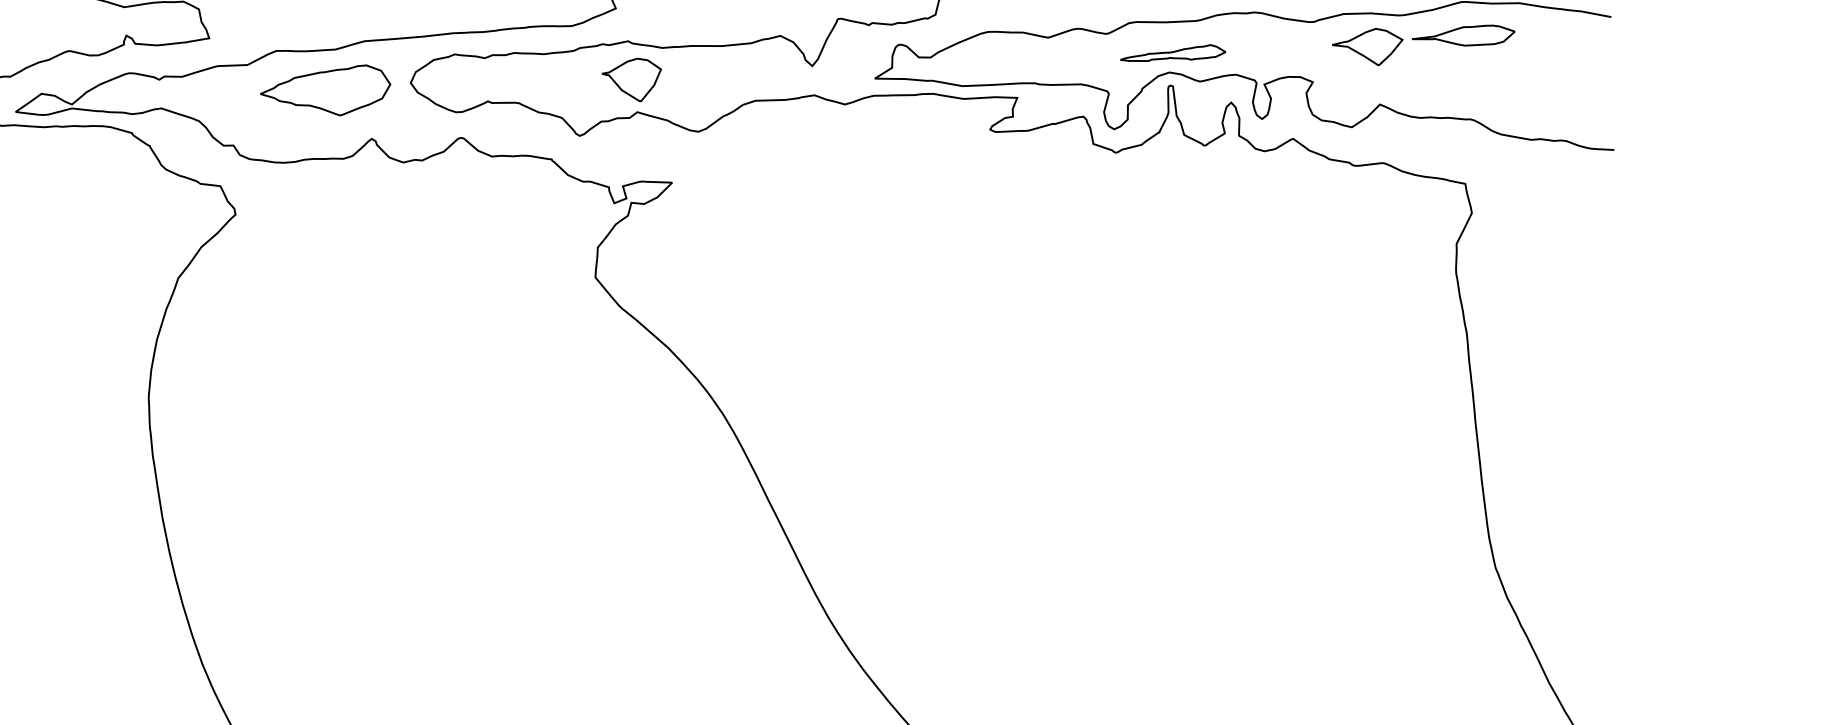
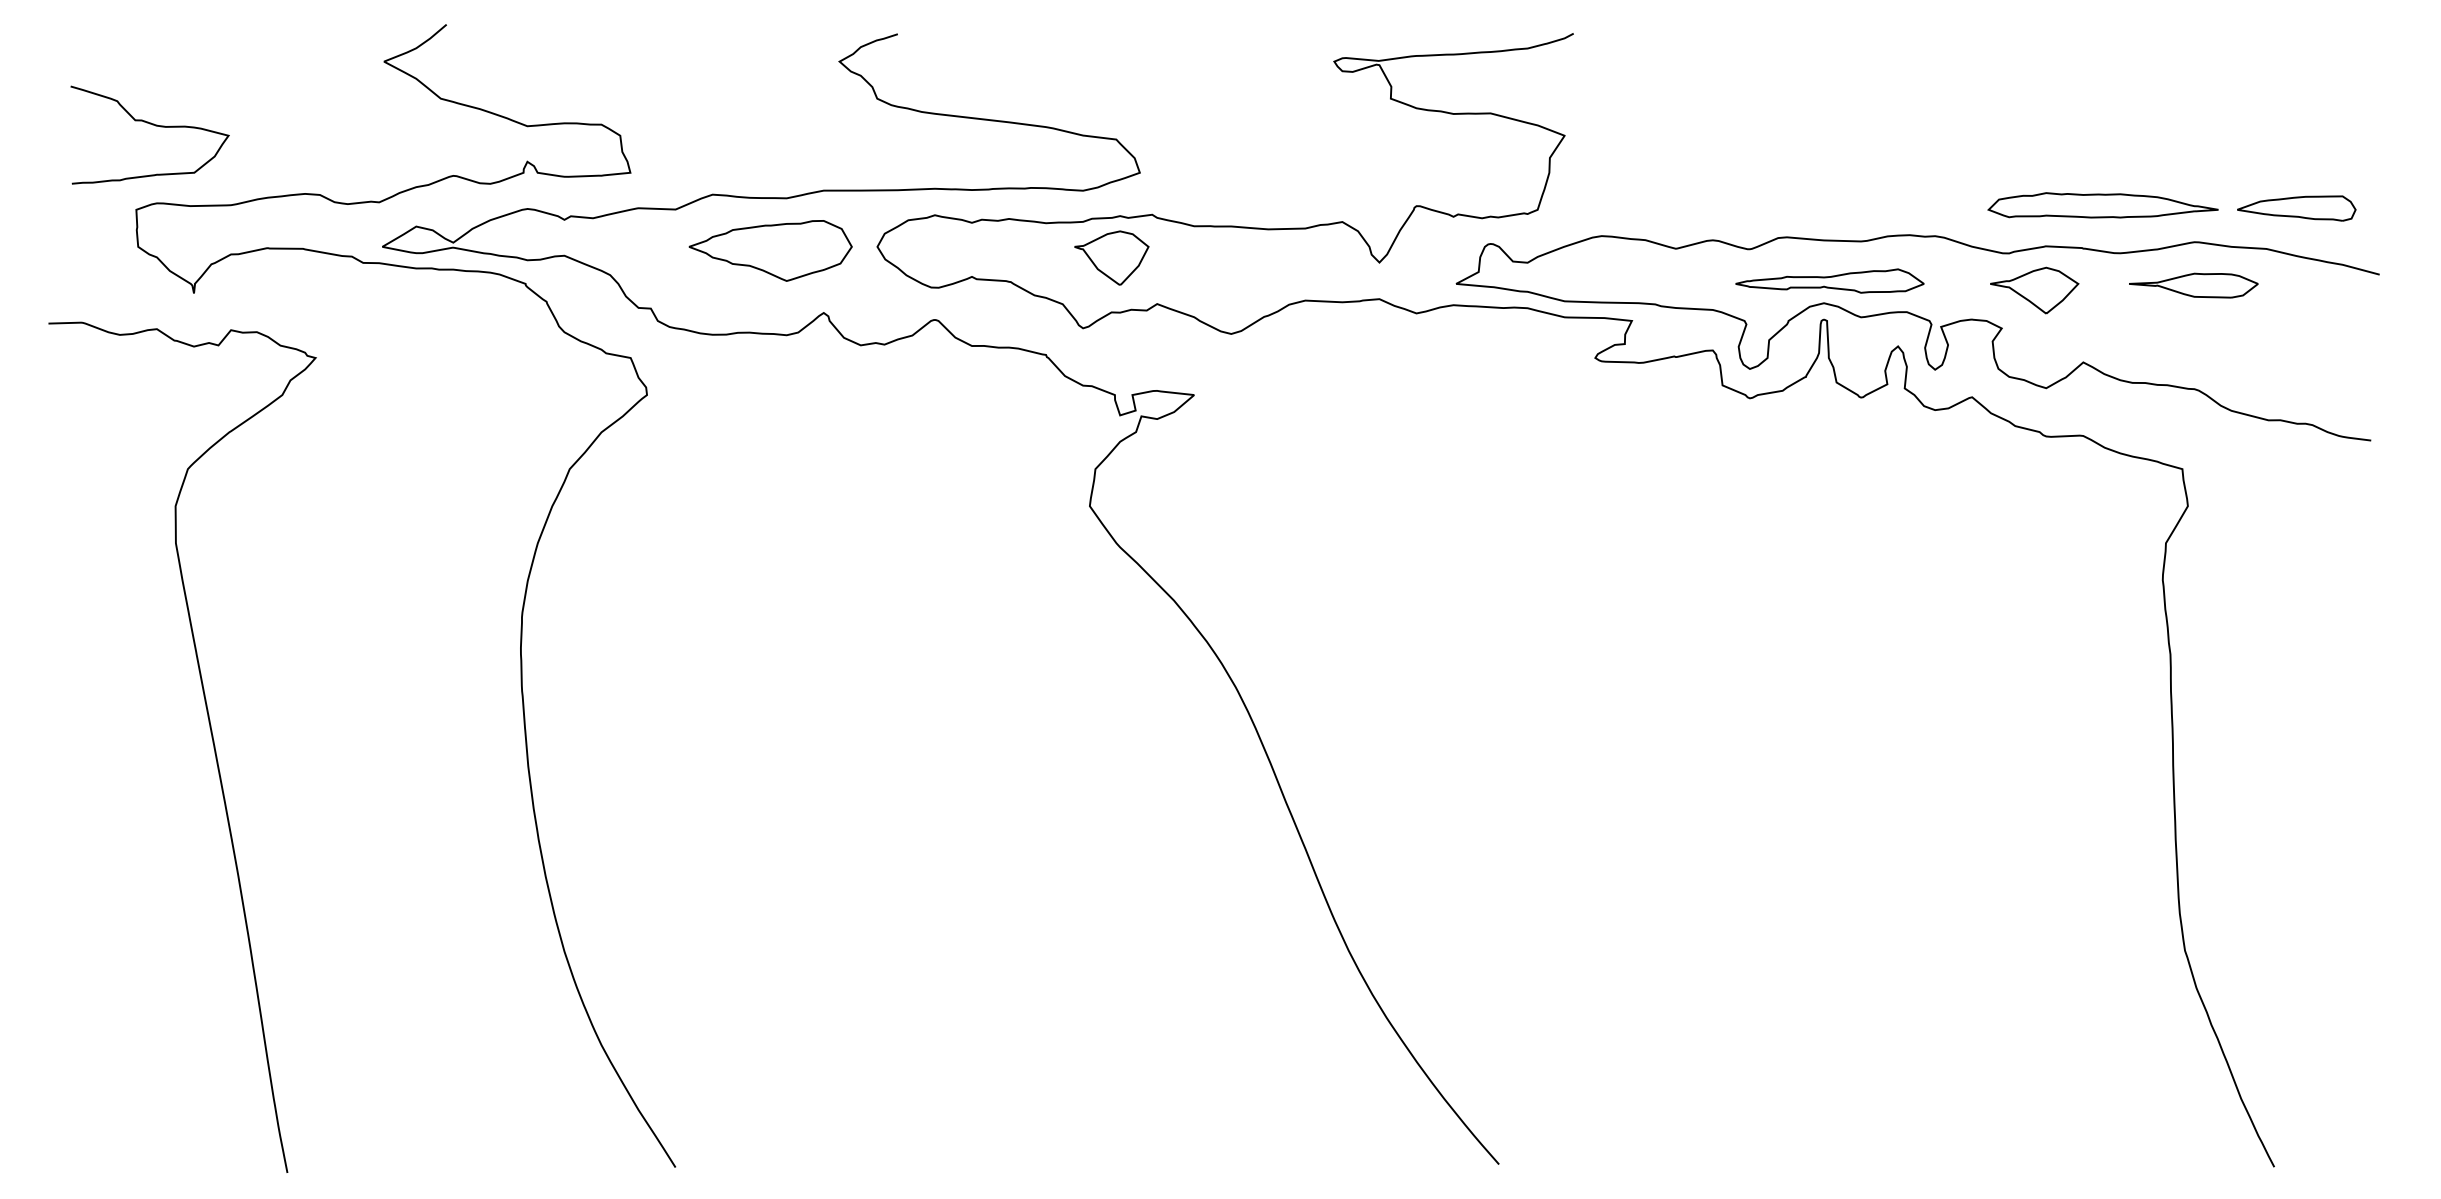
part: (1367, 47) -> (2034, 290), moved
part: (1172, 54) -> (1829, 280), size x1.43
part: (632, 80) -> (1111, 257), moved

